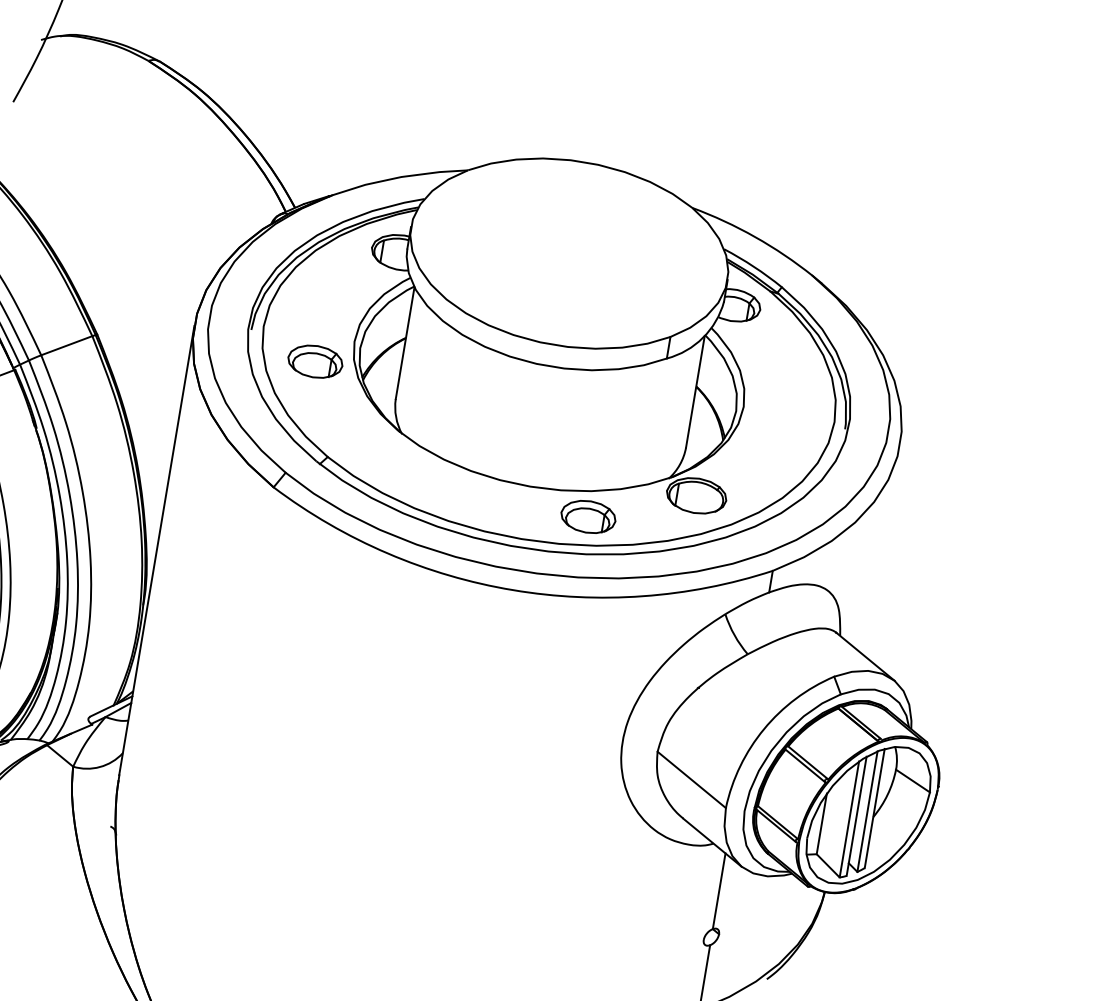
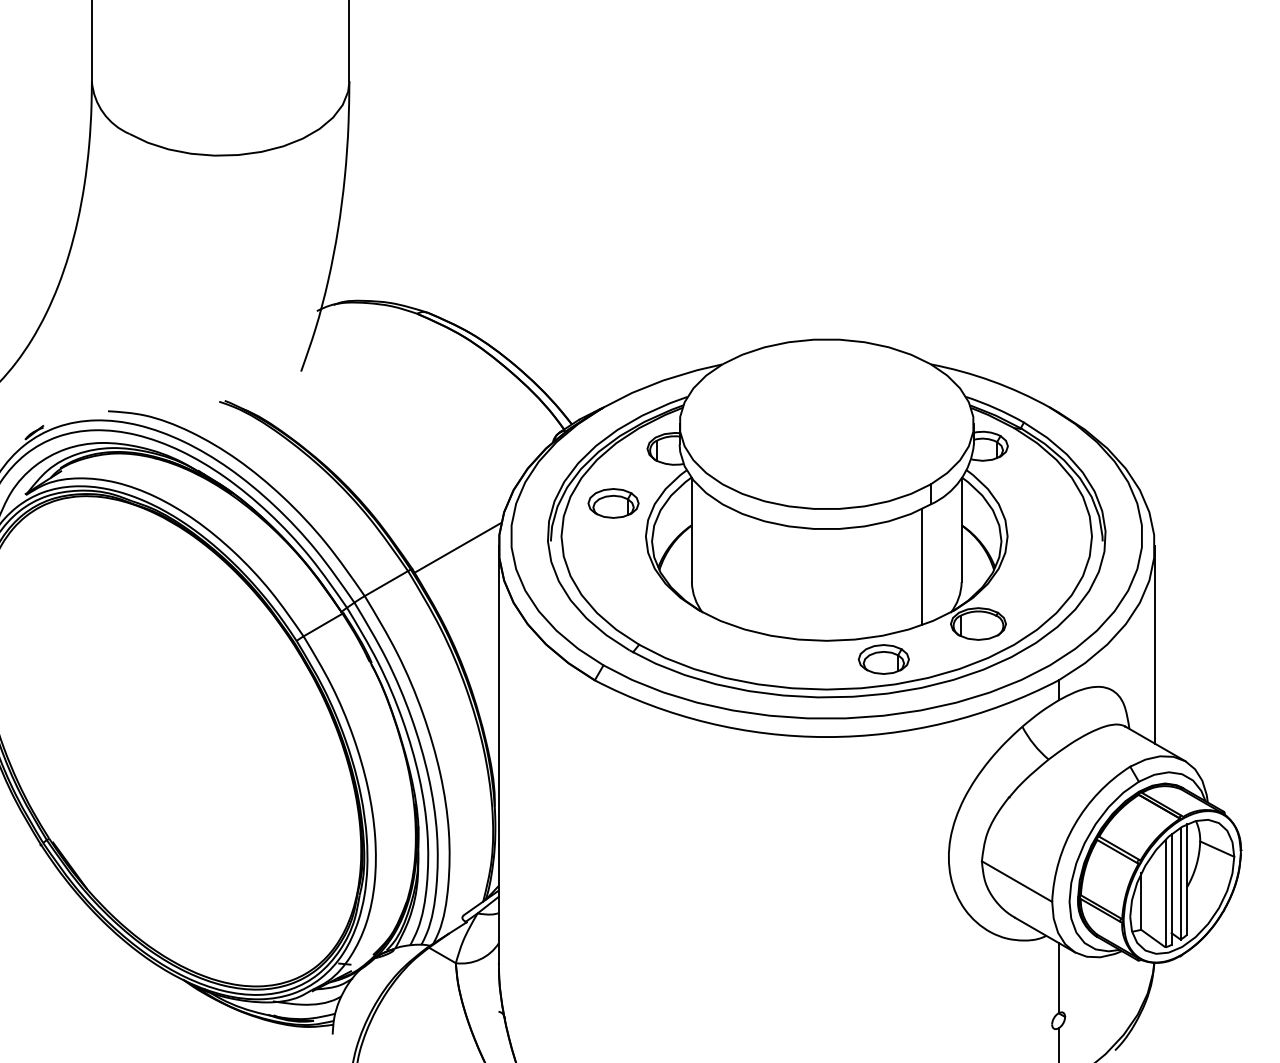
line: (149, 319) -> (457, 547), added
part: (315, 361) -> (613, 503), moved
line: (646, 424) -> (922, 567), added
line: (882, 549) -> (1154, 644), added

